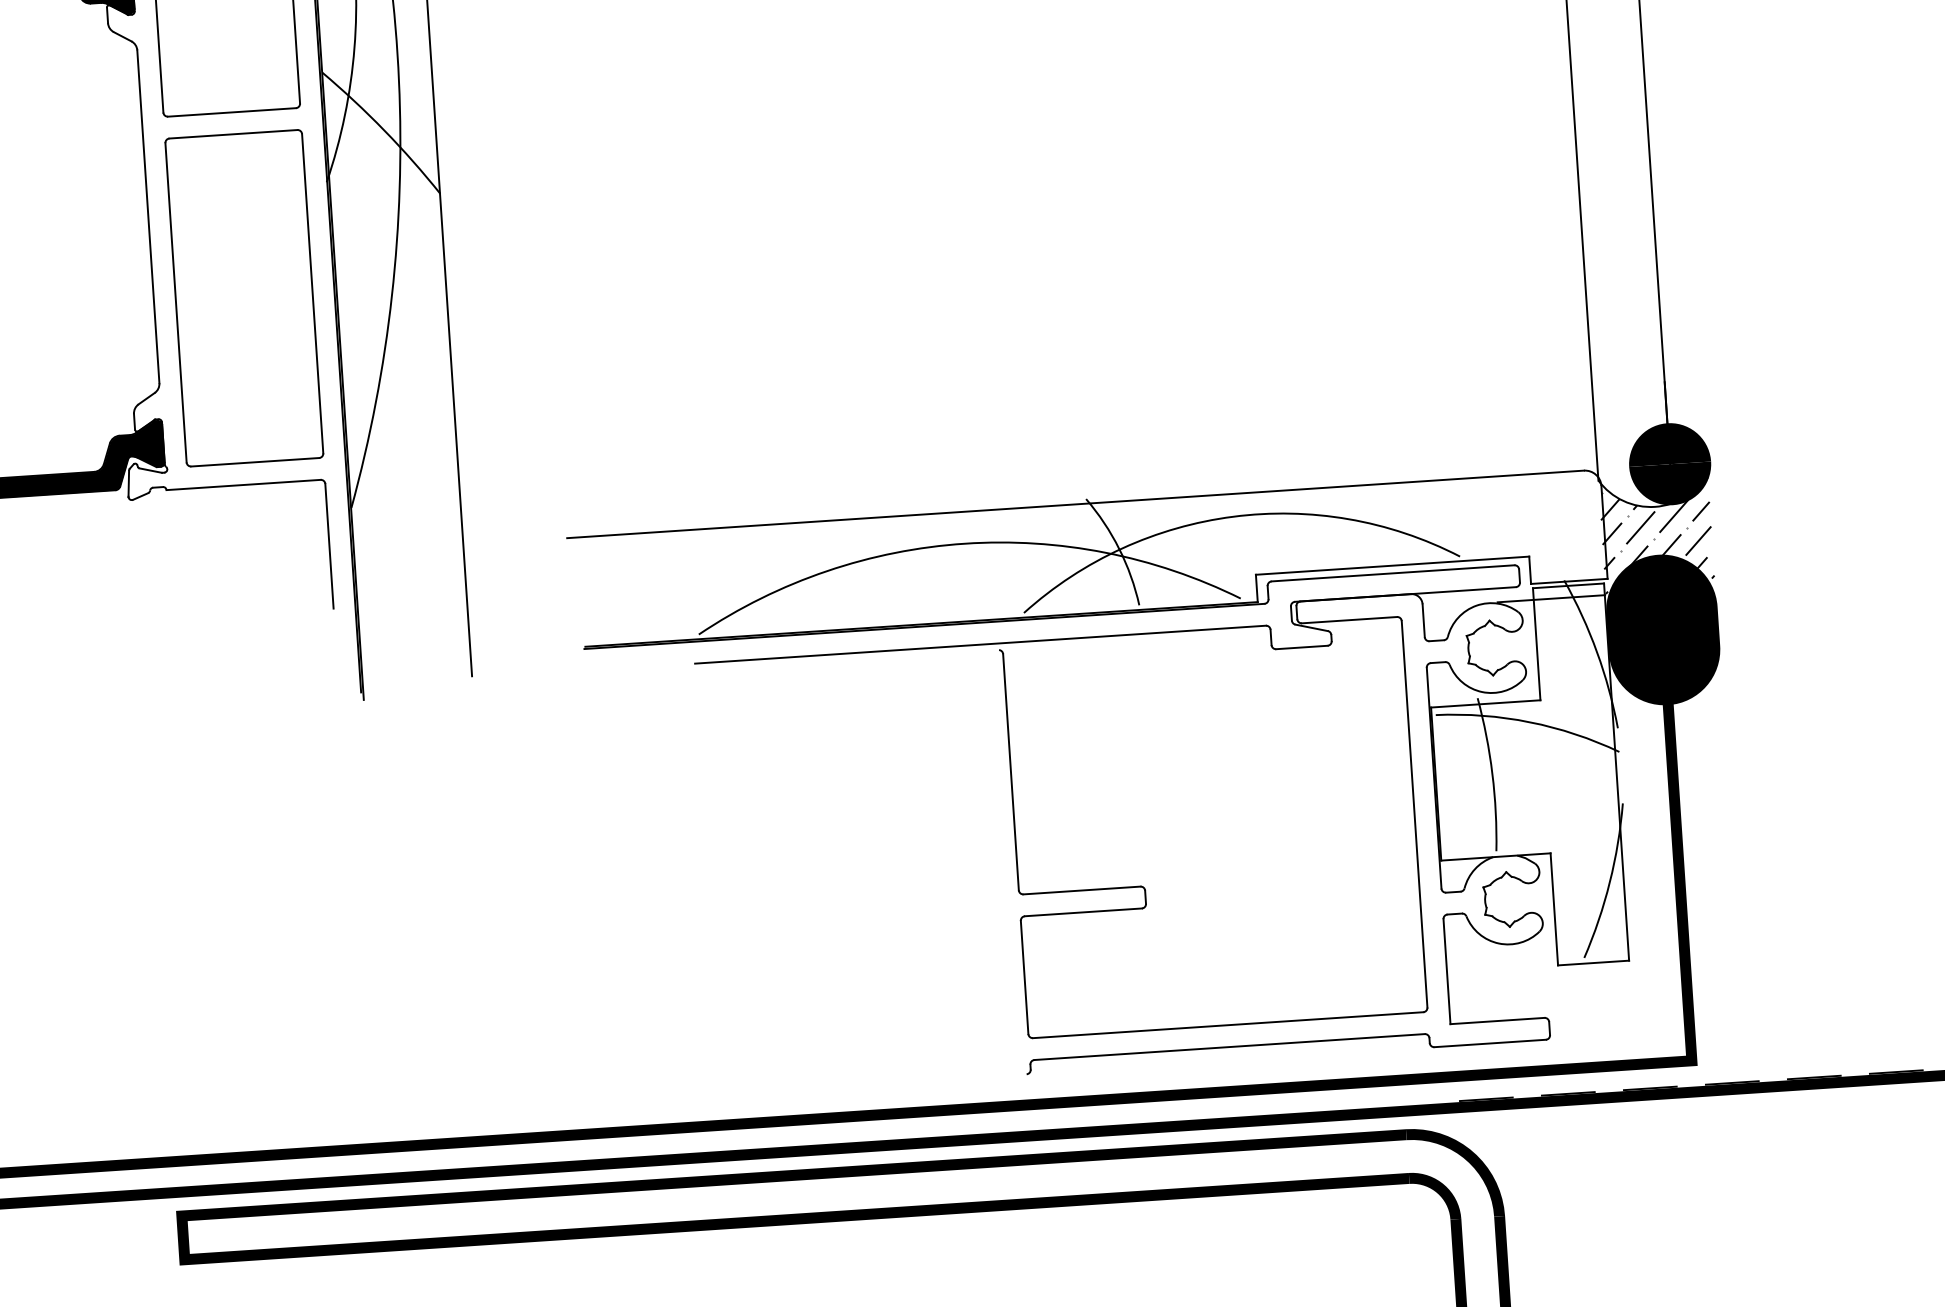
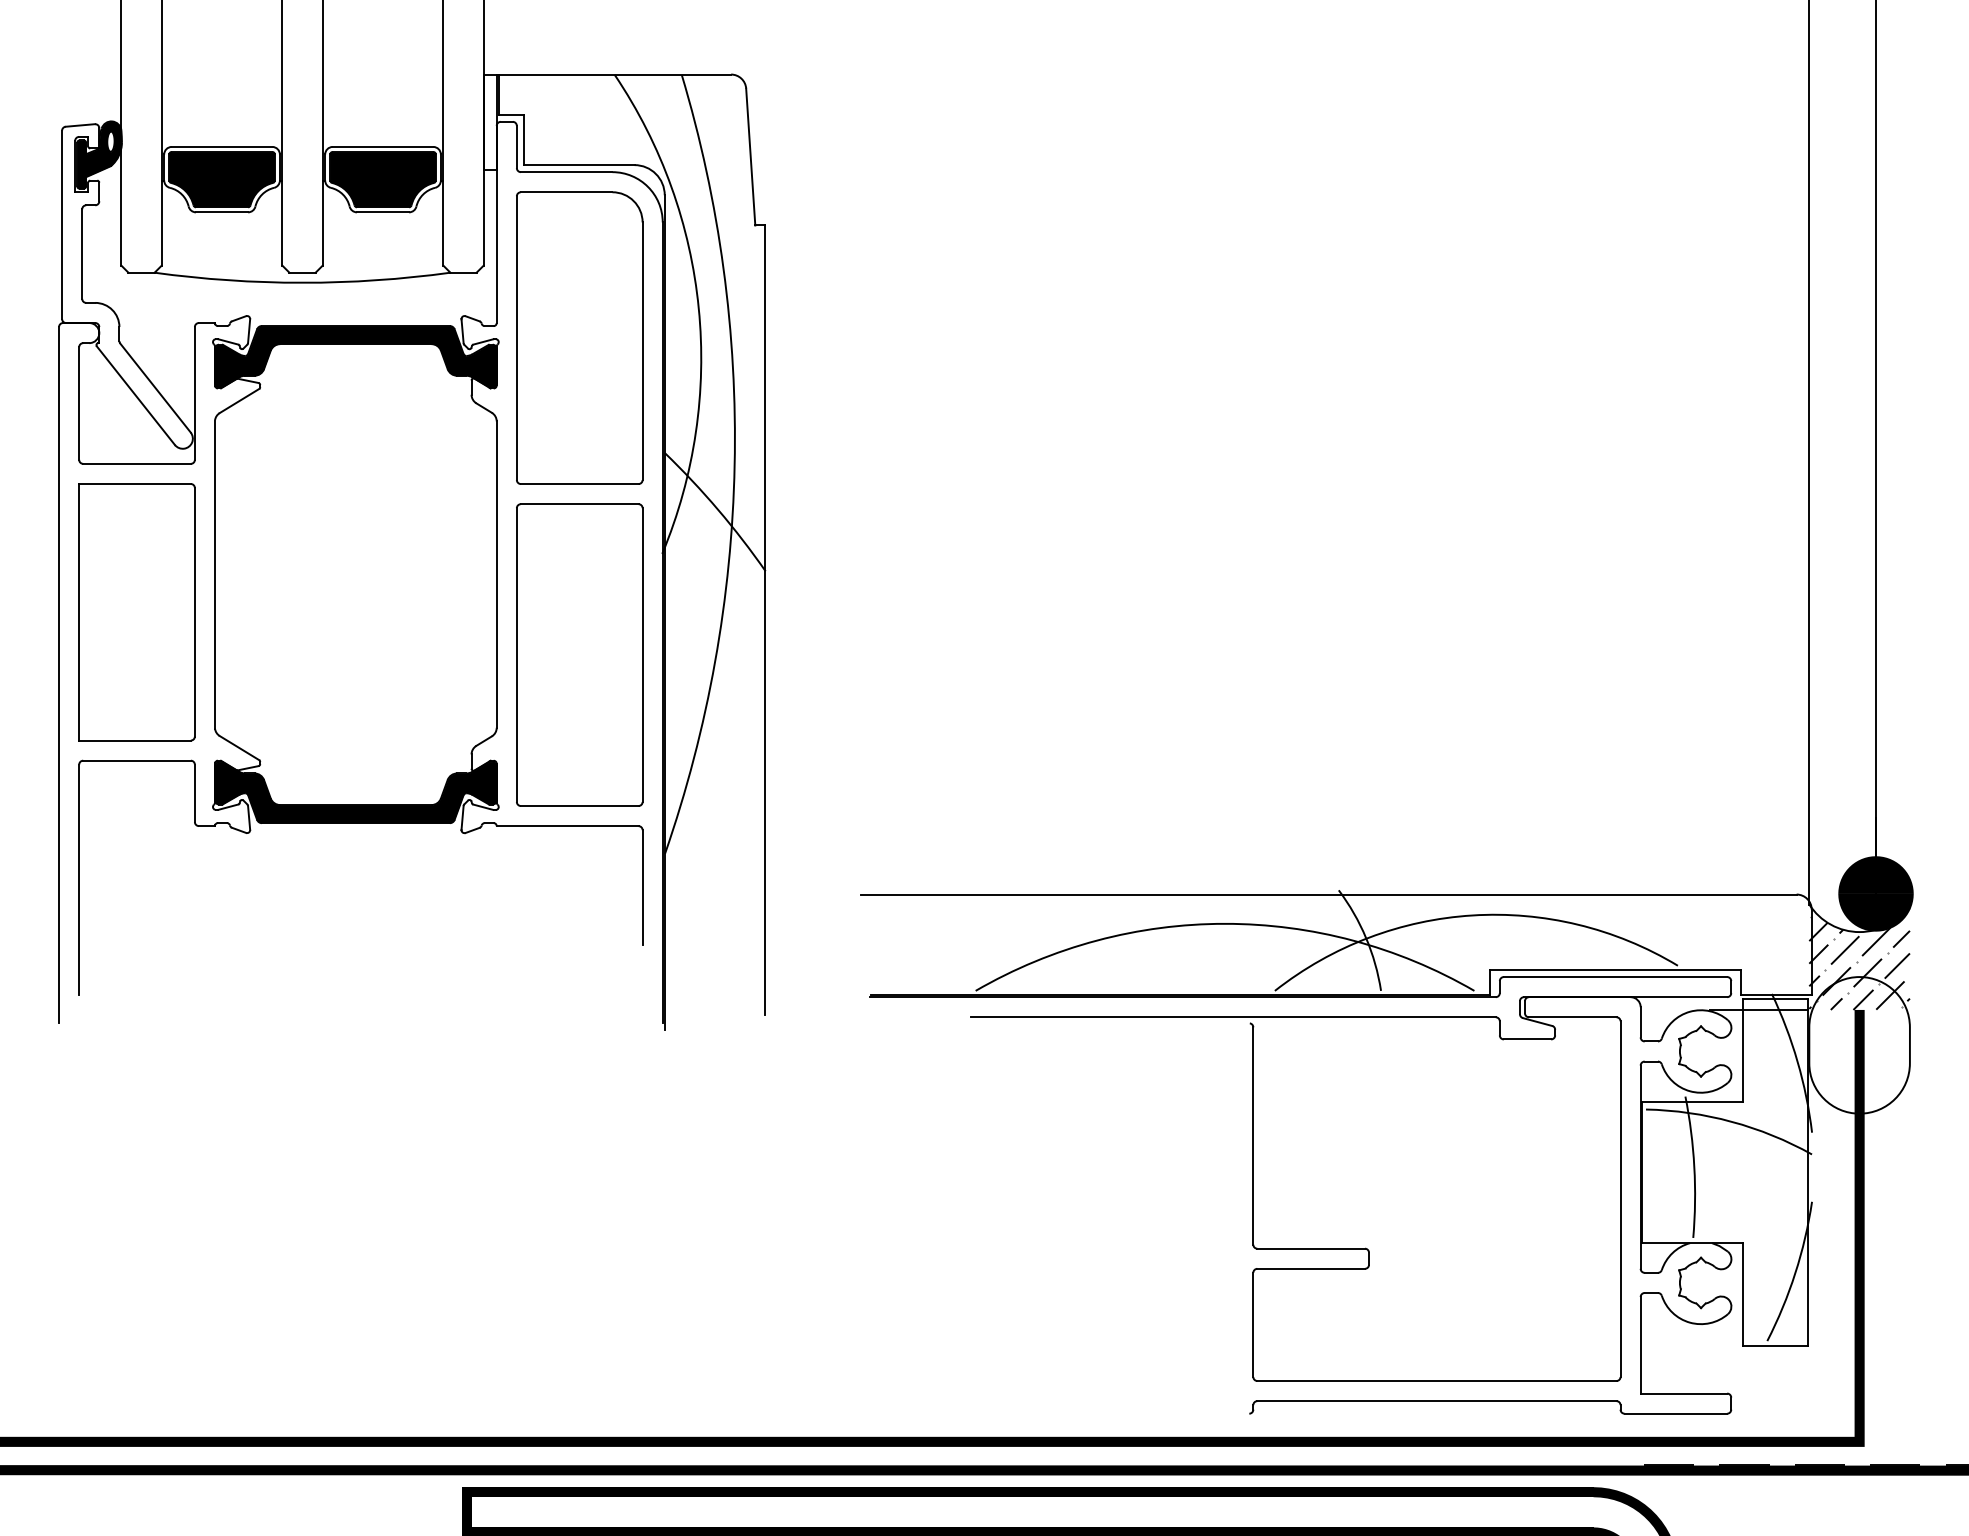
fill: (1663, 630) -> (1859, 1045), removed

